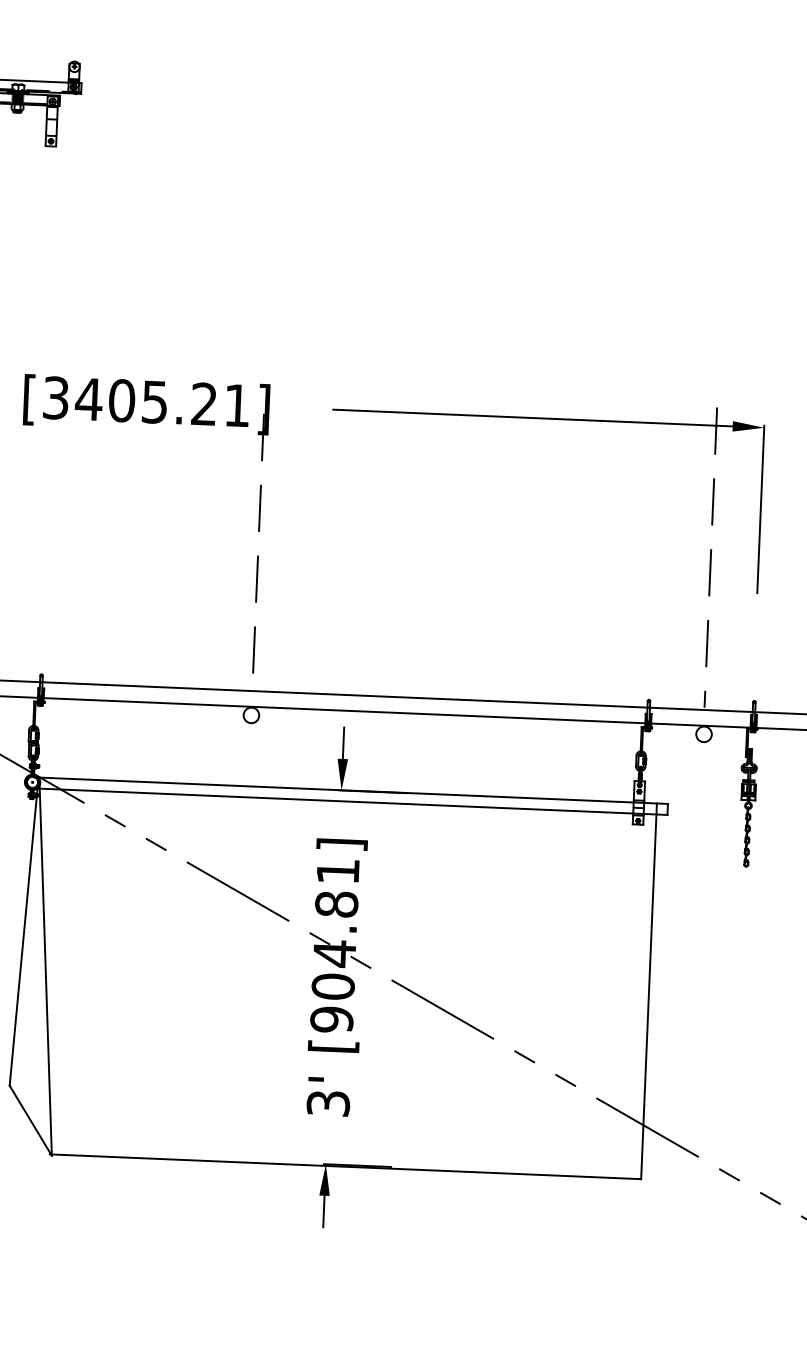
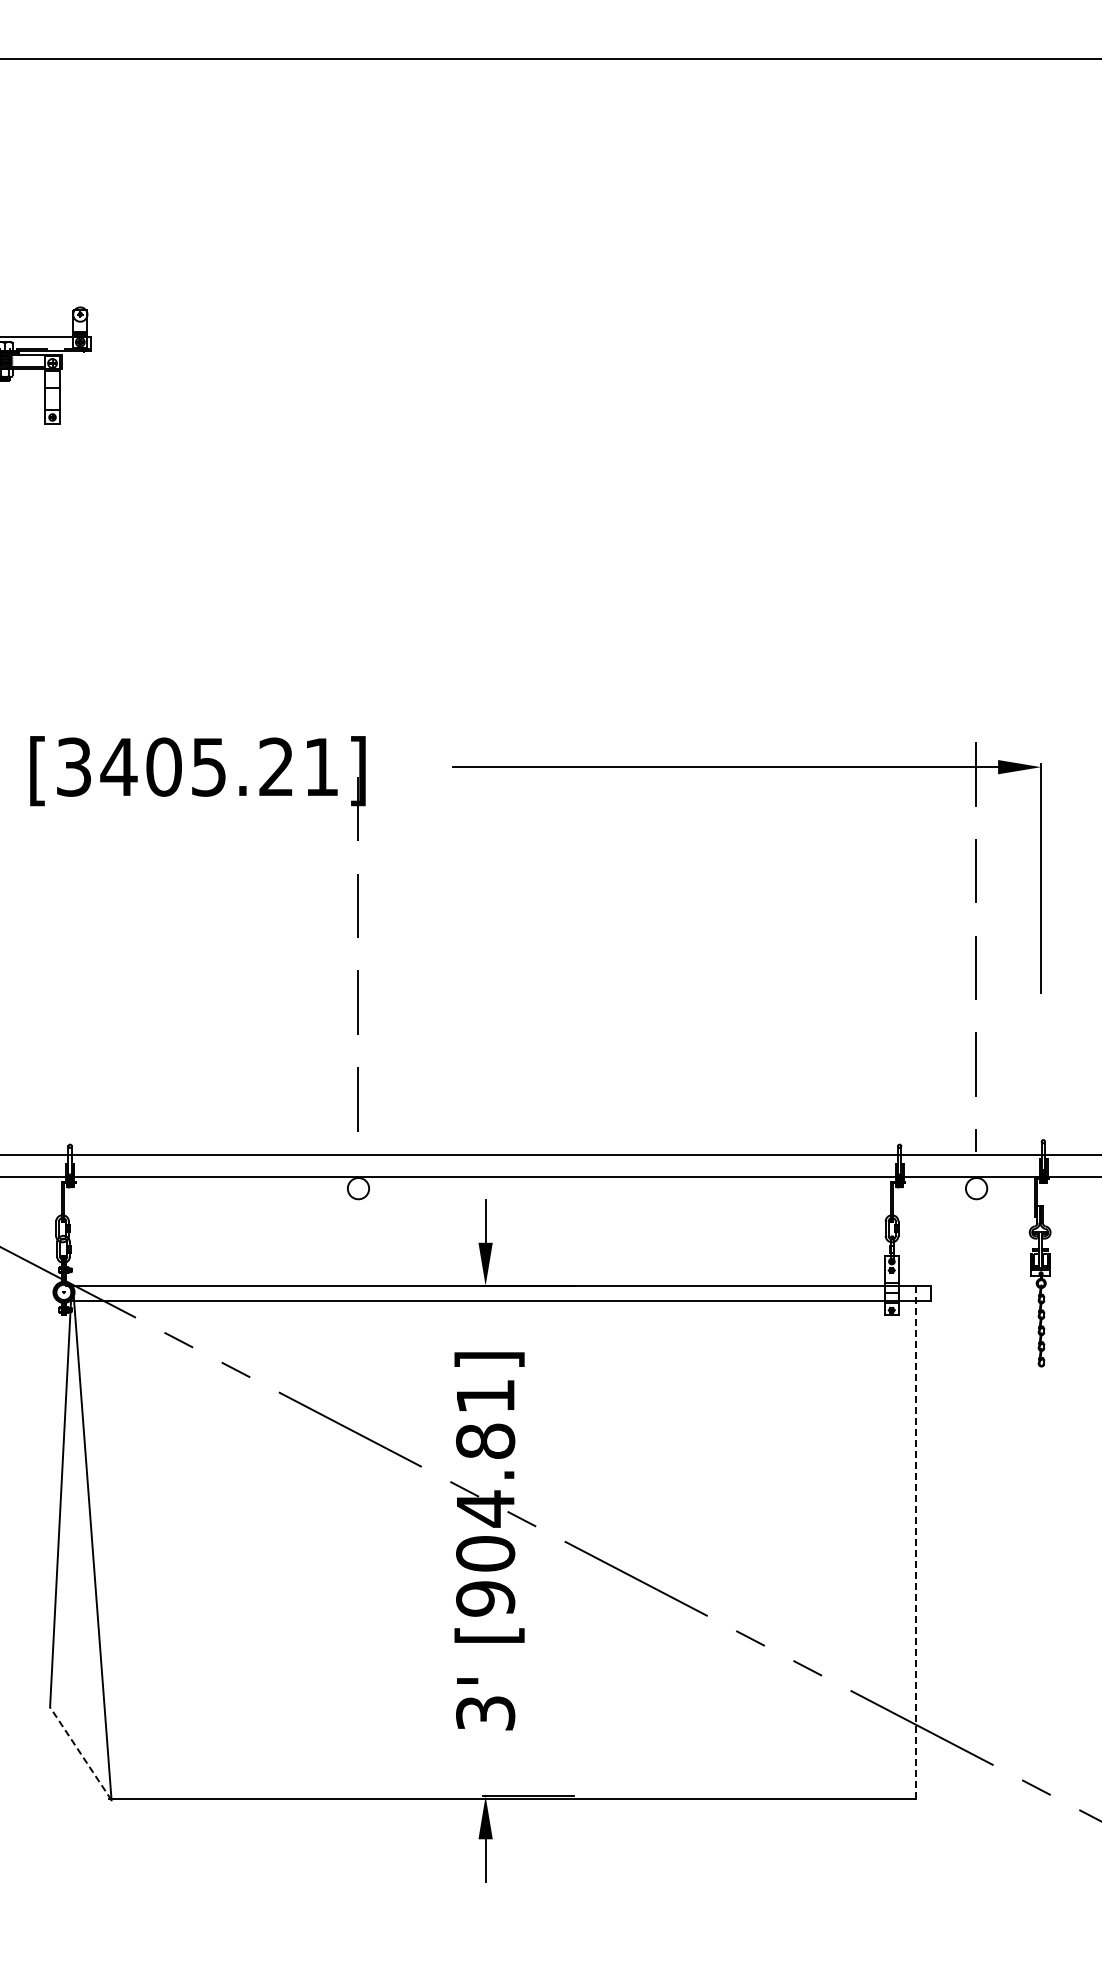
line: (649, 991) -> (916, 1542), solid -> dashed
line: (30, 1120) -> (80, 1753), solid -> dashed

